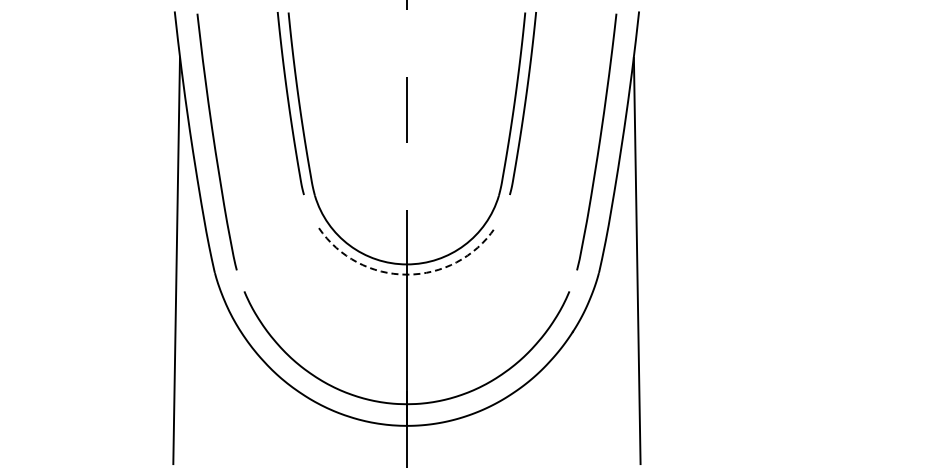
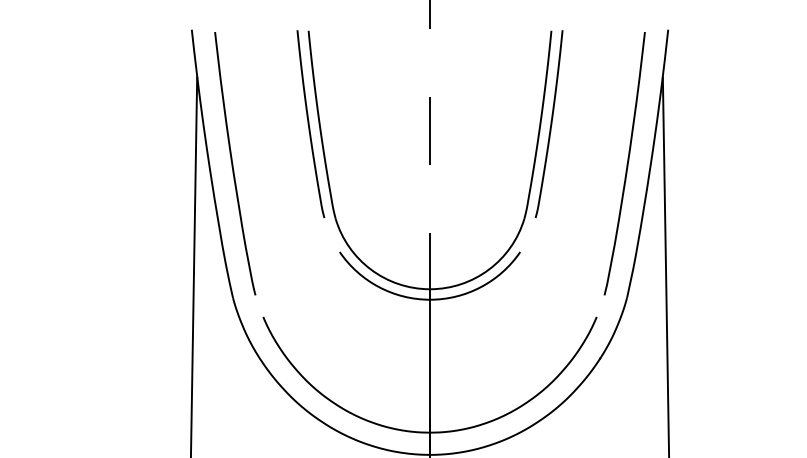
arc: (406, 274) -> (429, 299), dashed -> solid

